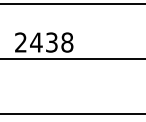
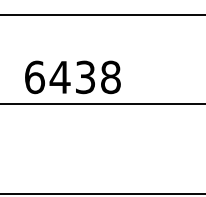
text: (21, 42) -> (35, 77), 2438 -> 6438

